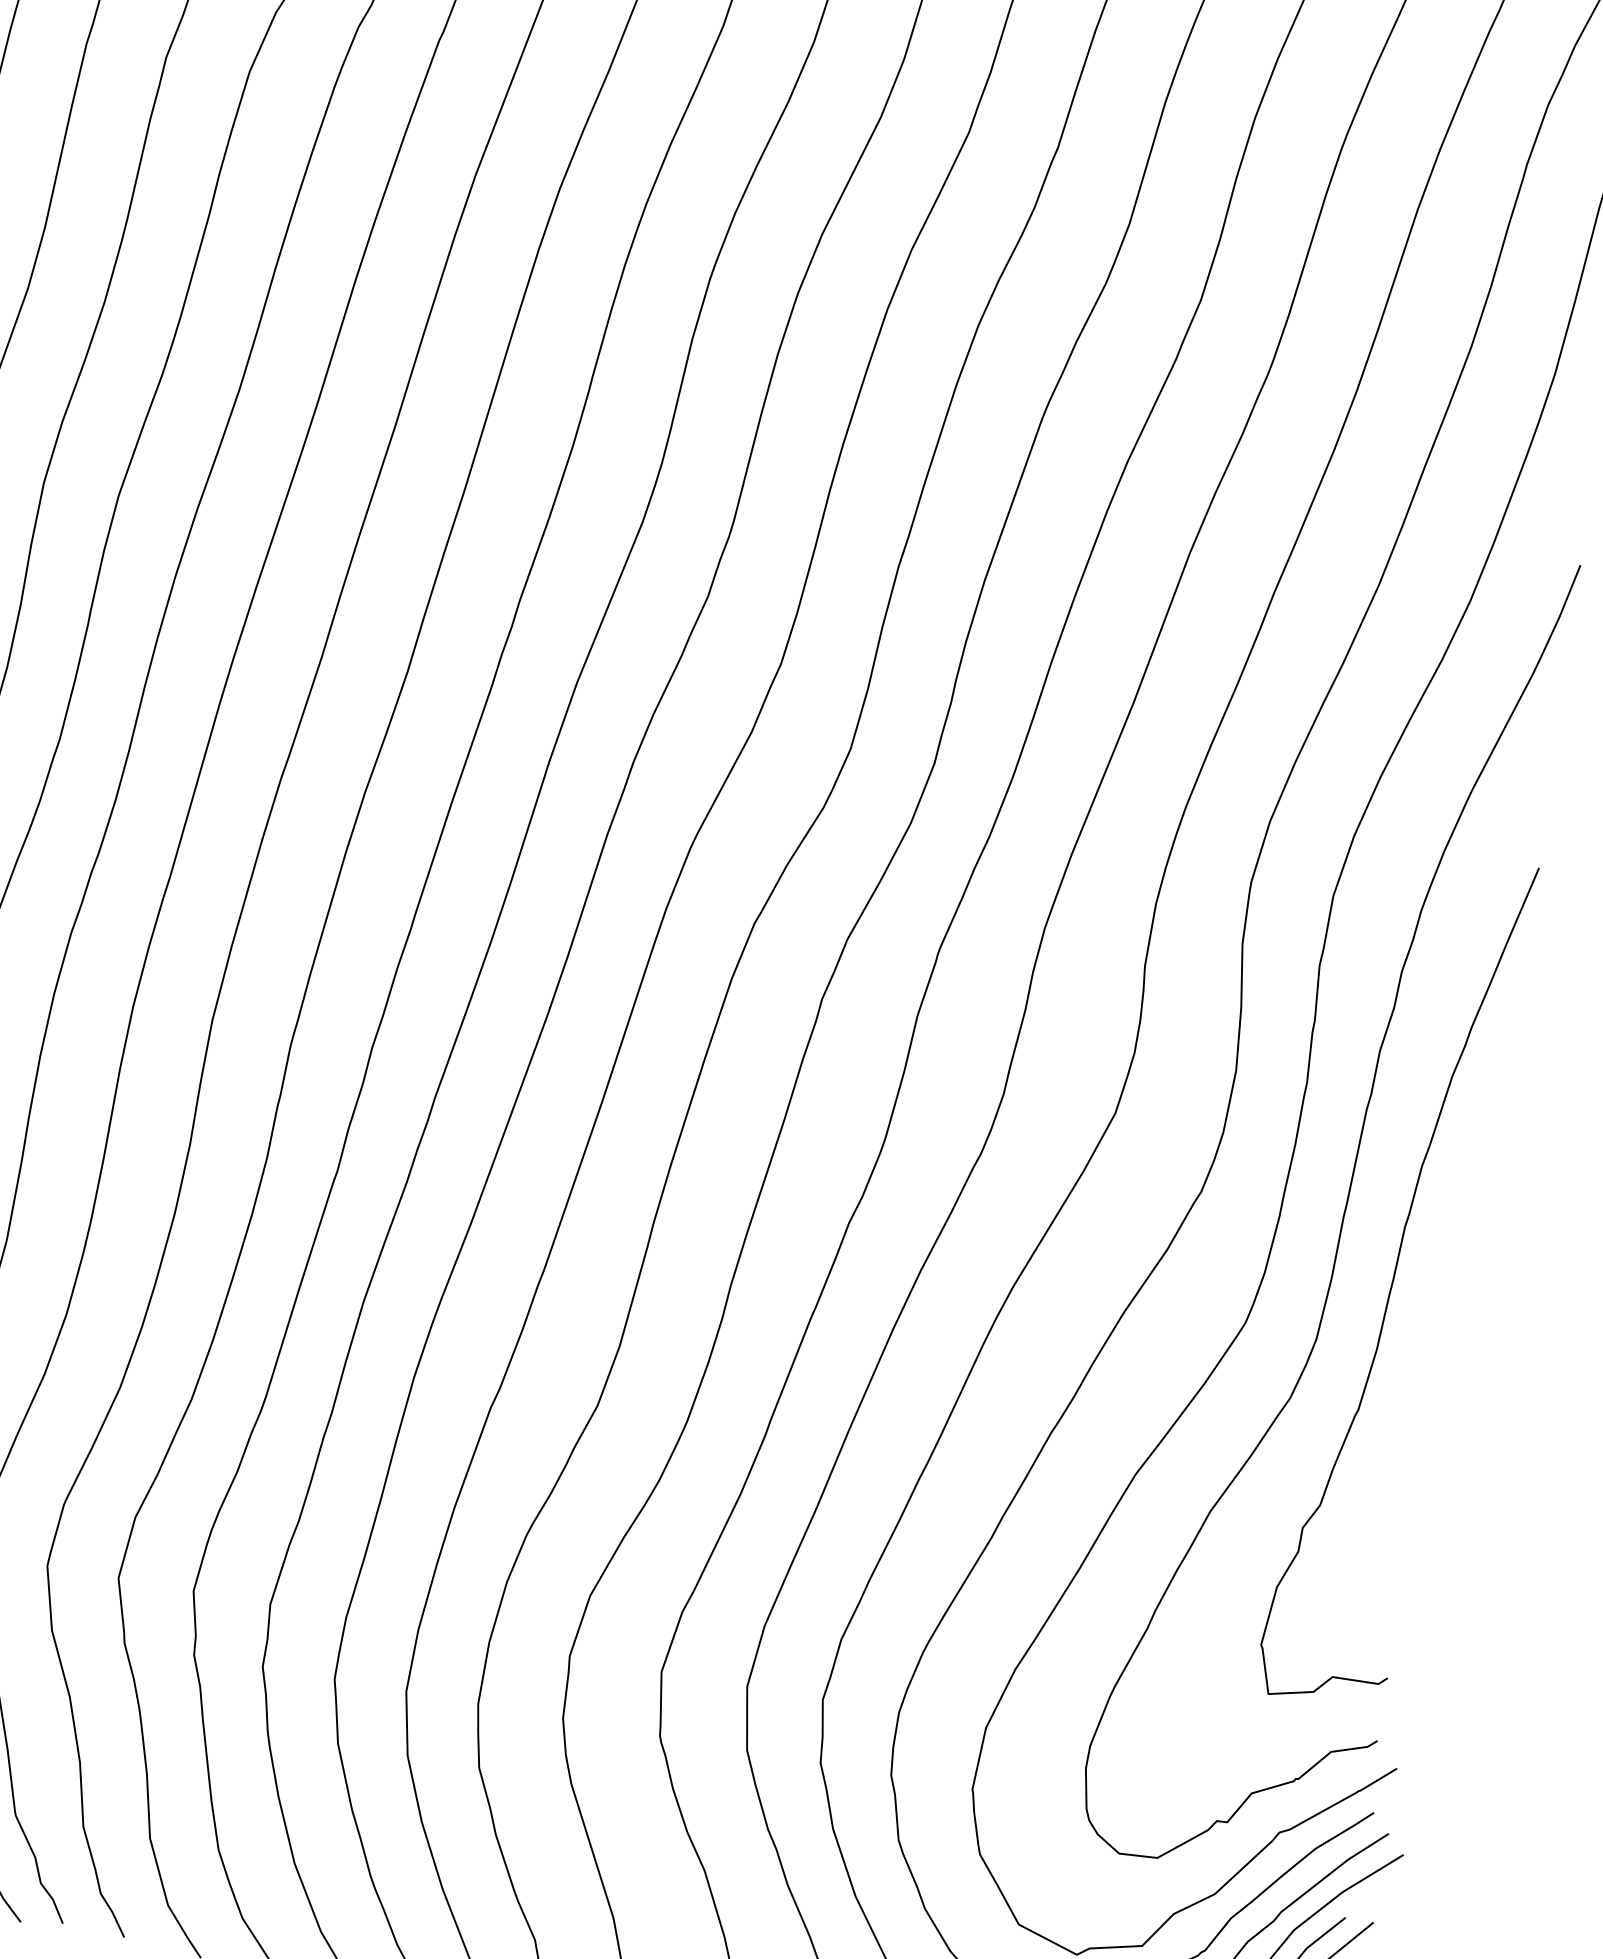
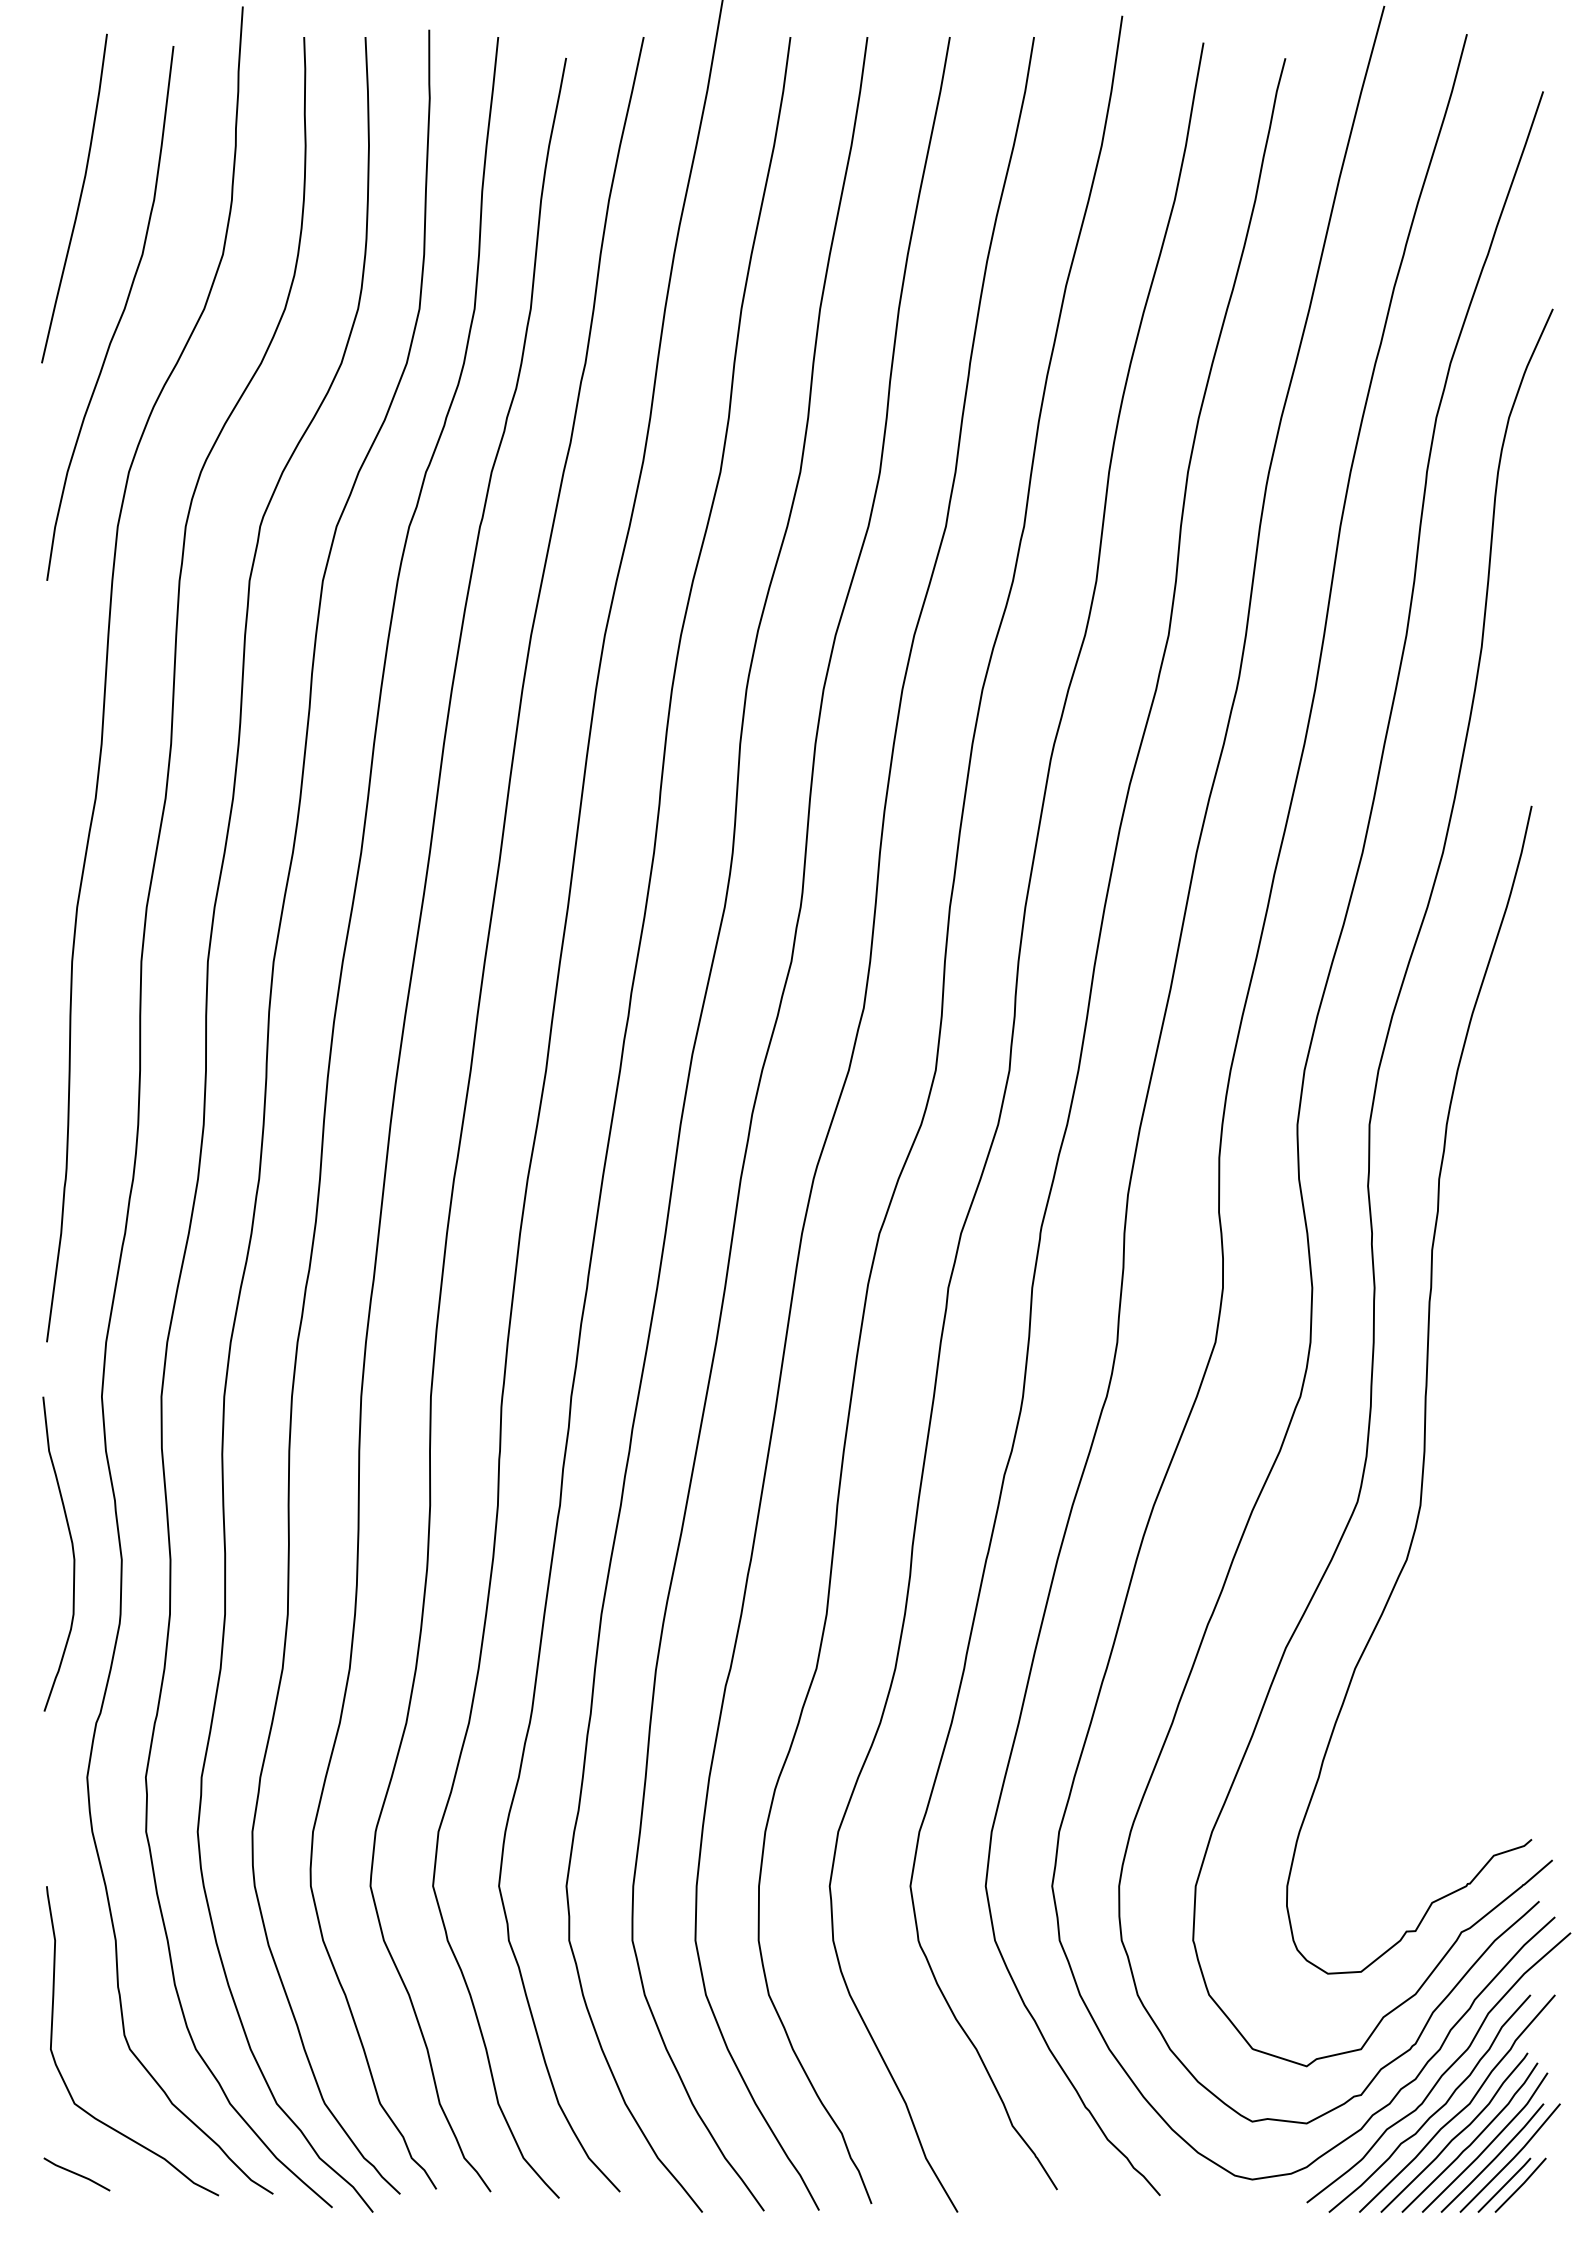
curve: (1394, 1280) -> (1478, 1443), removed

